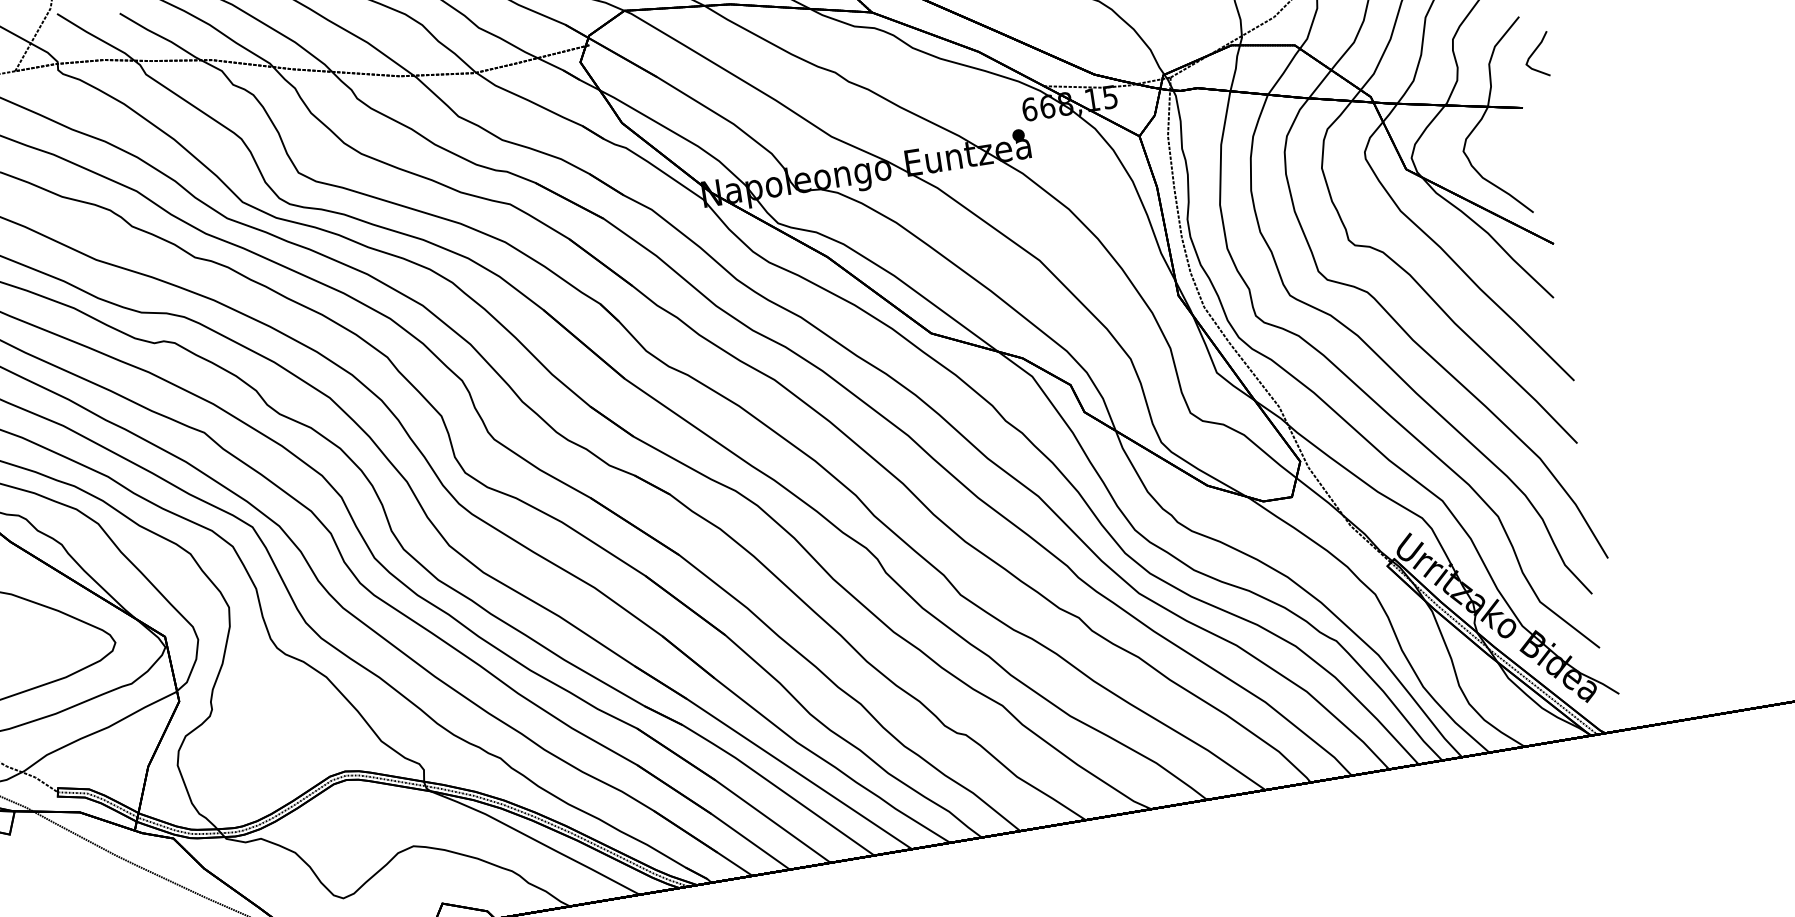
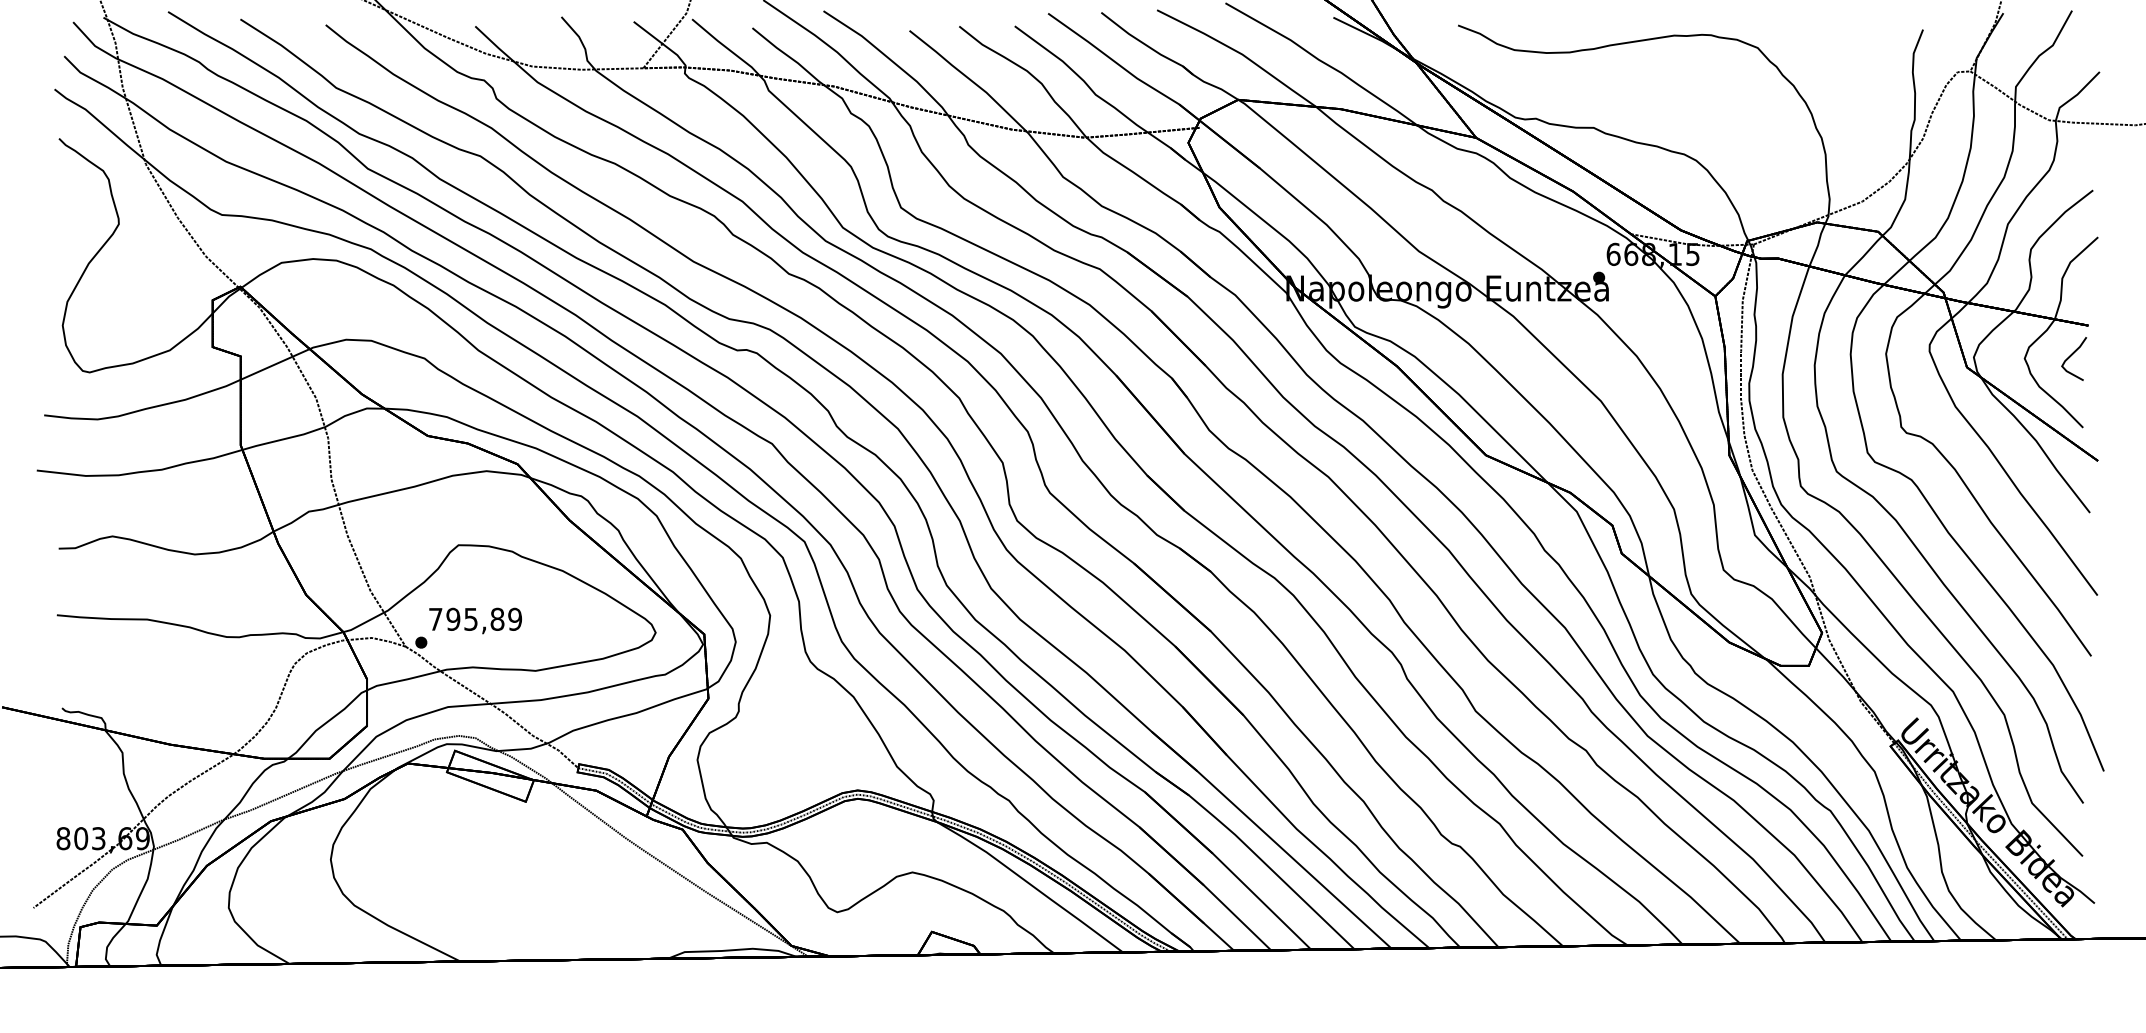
curve: (1535, 51) -> (2072, 355), moved

